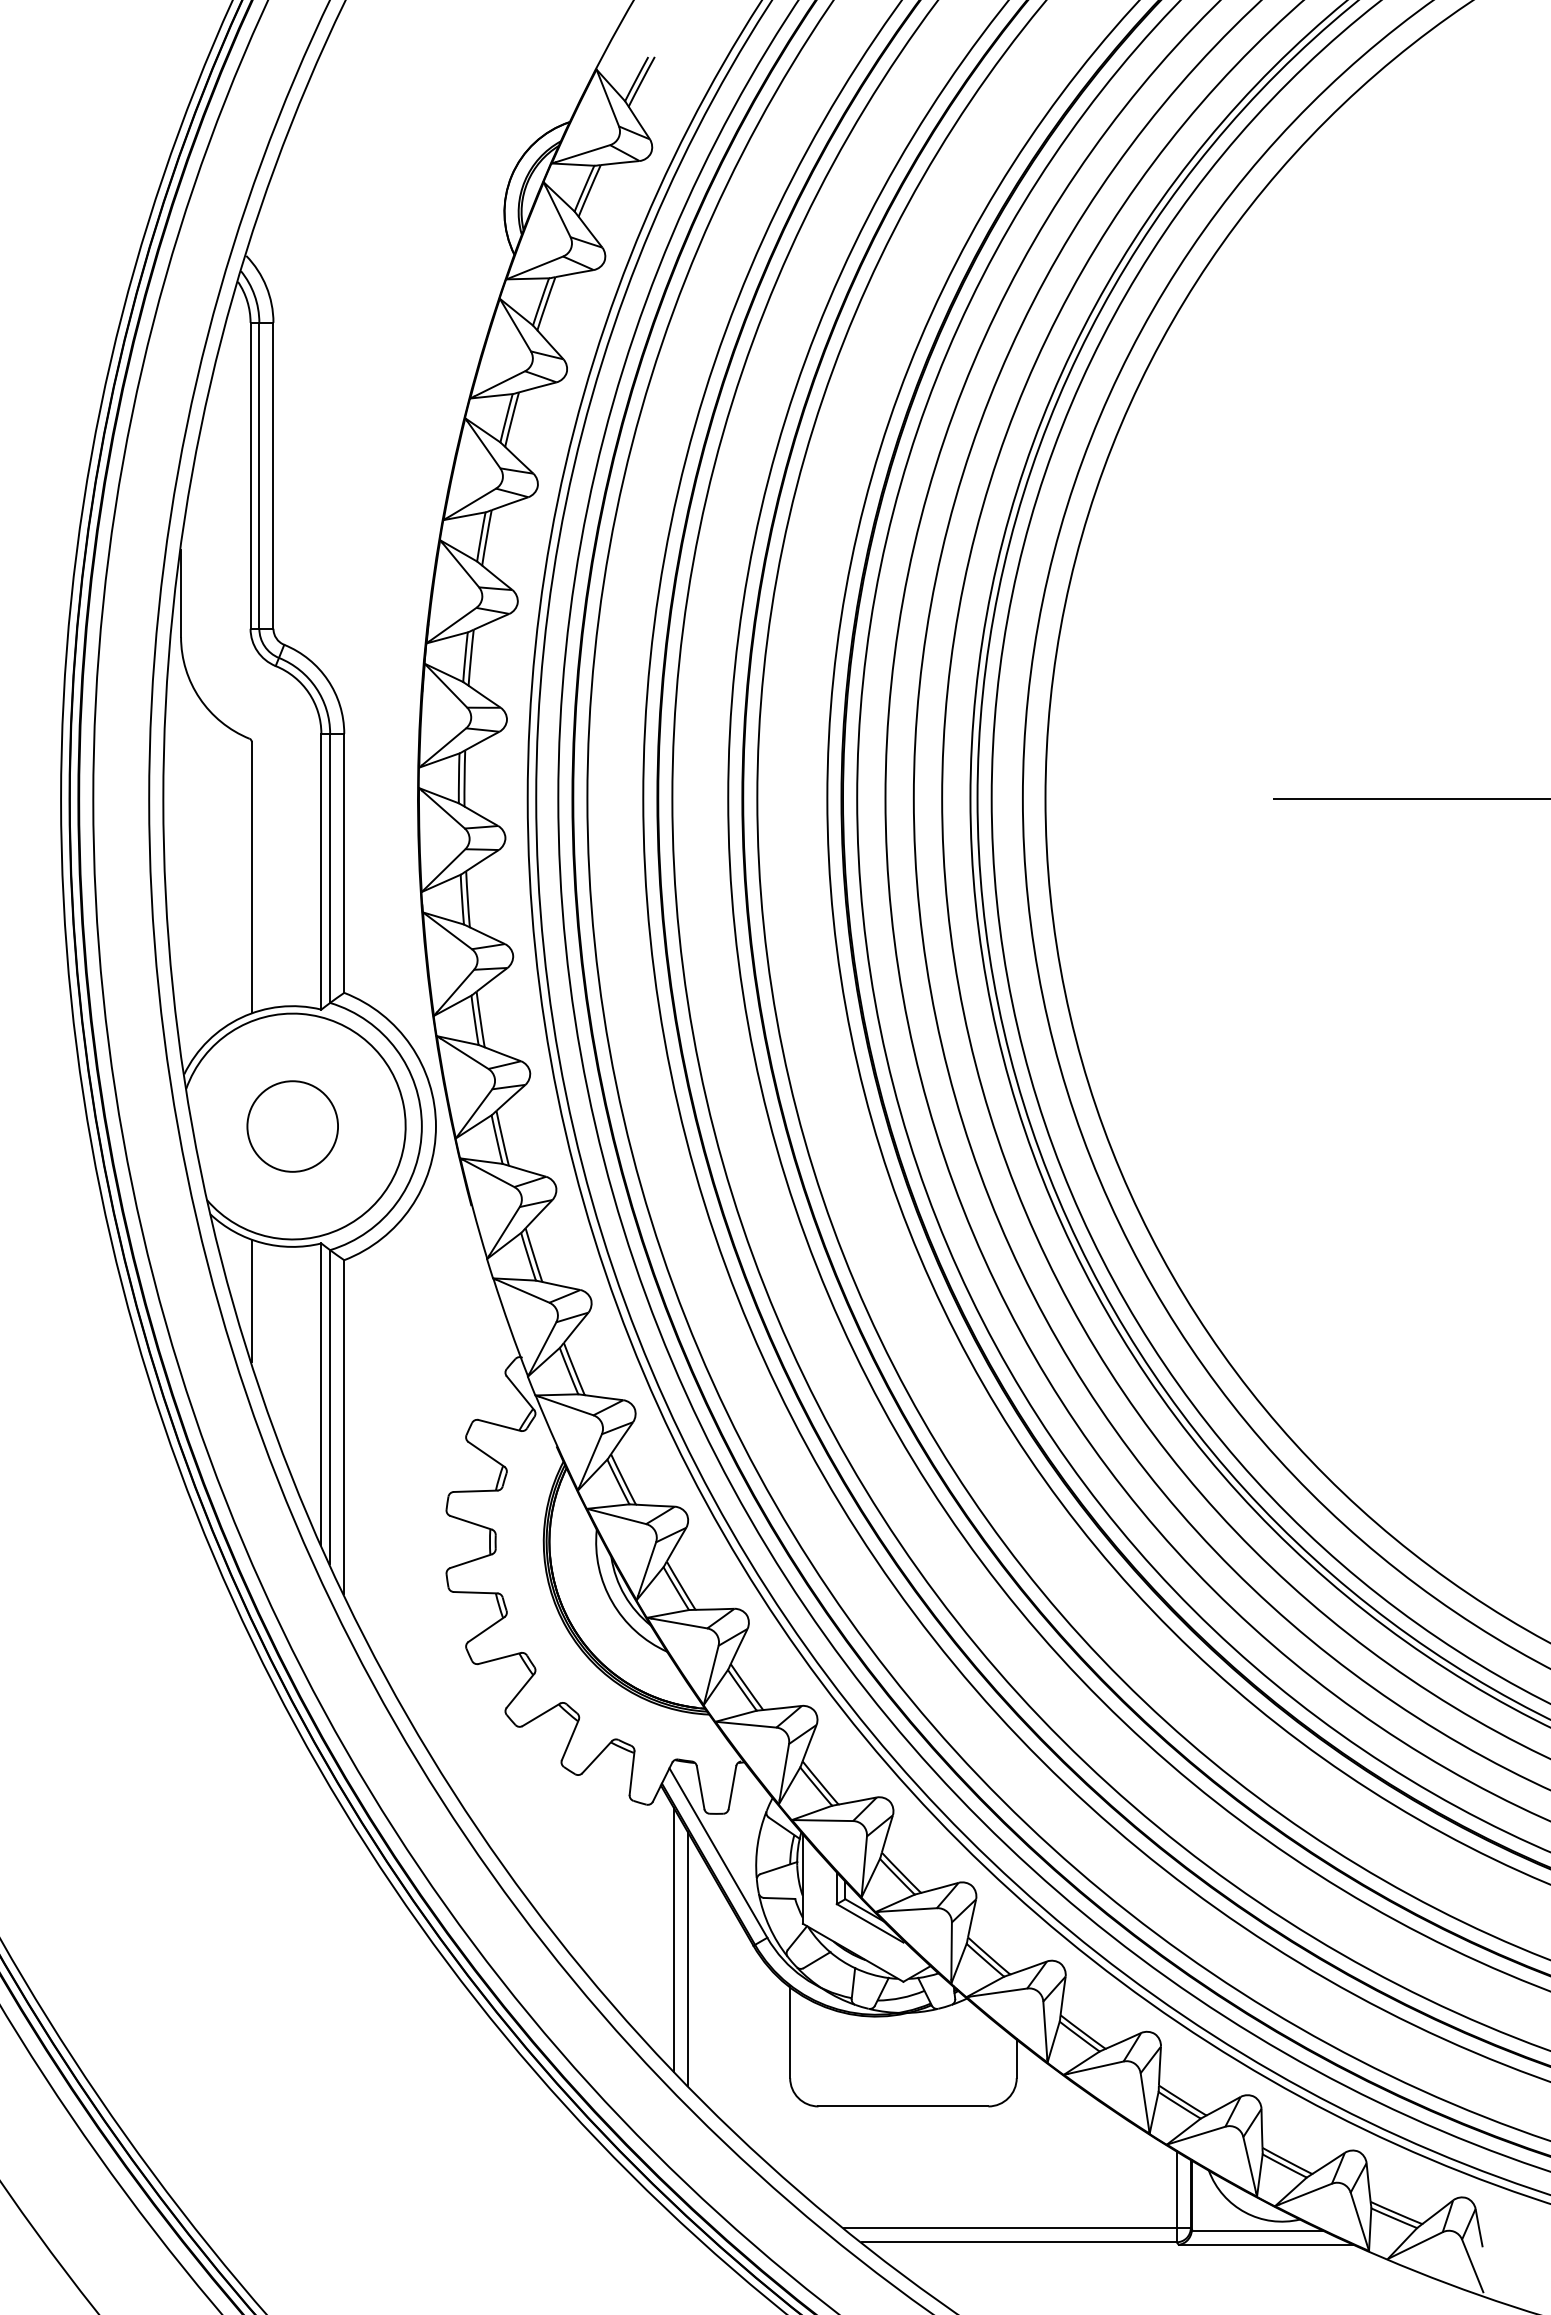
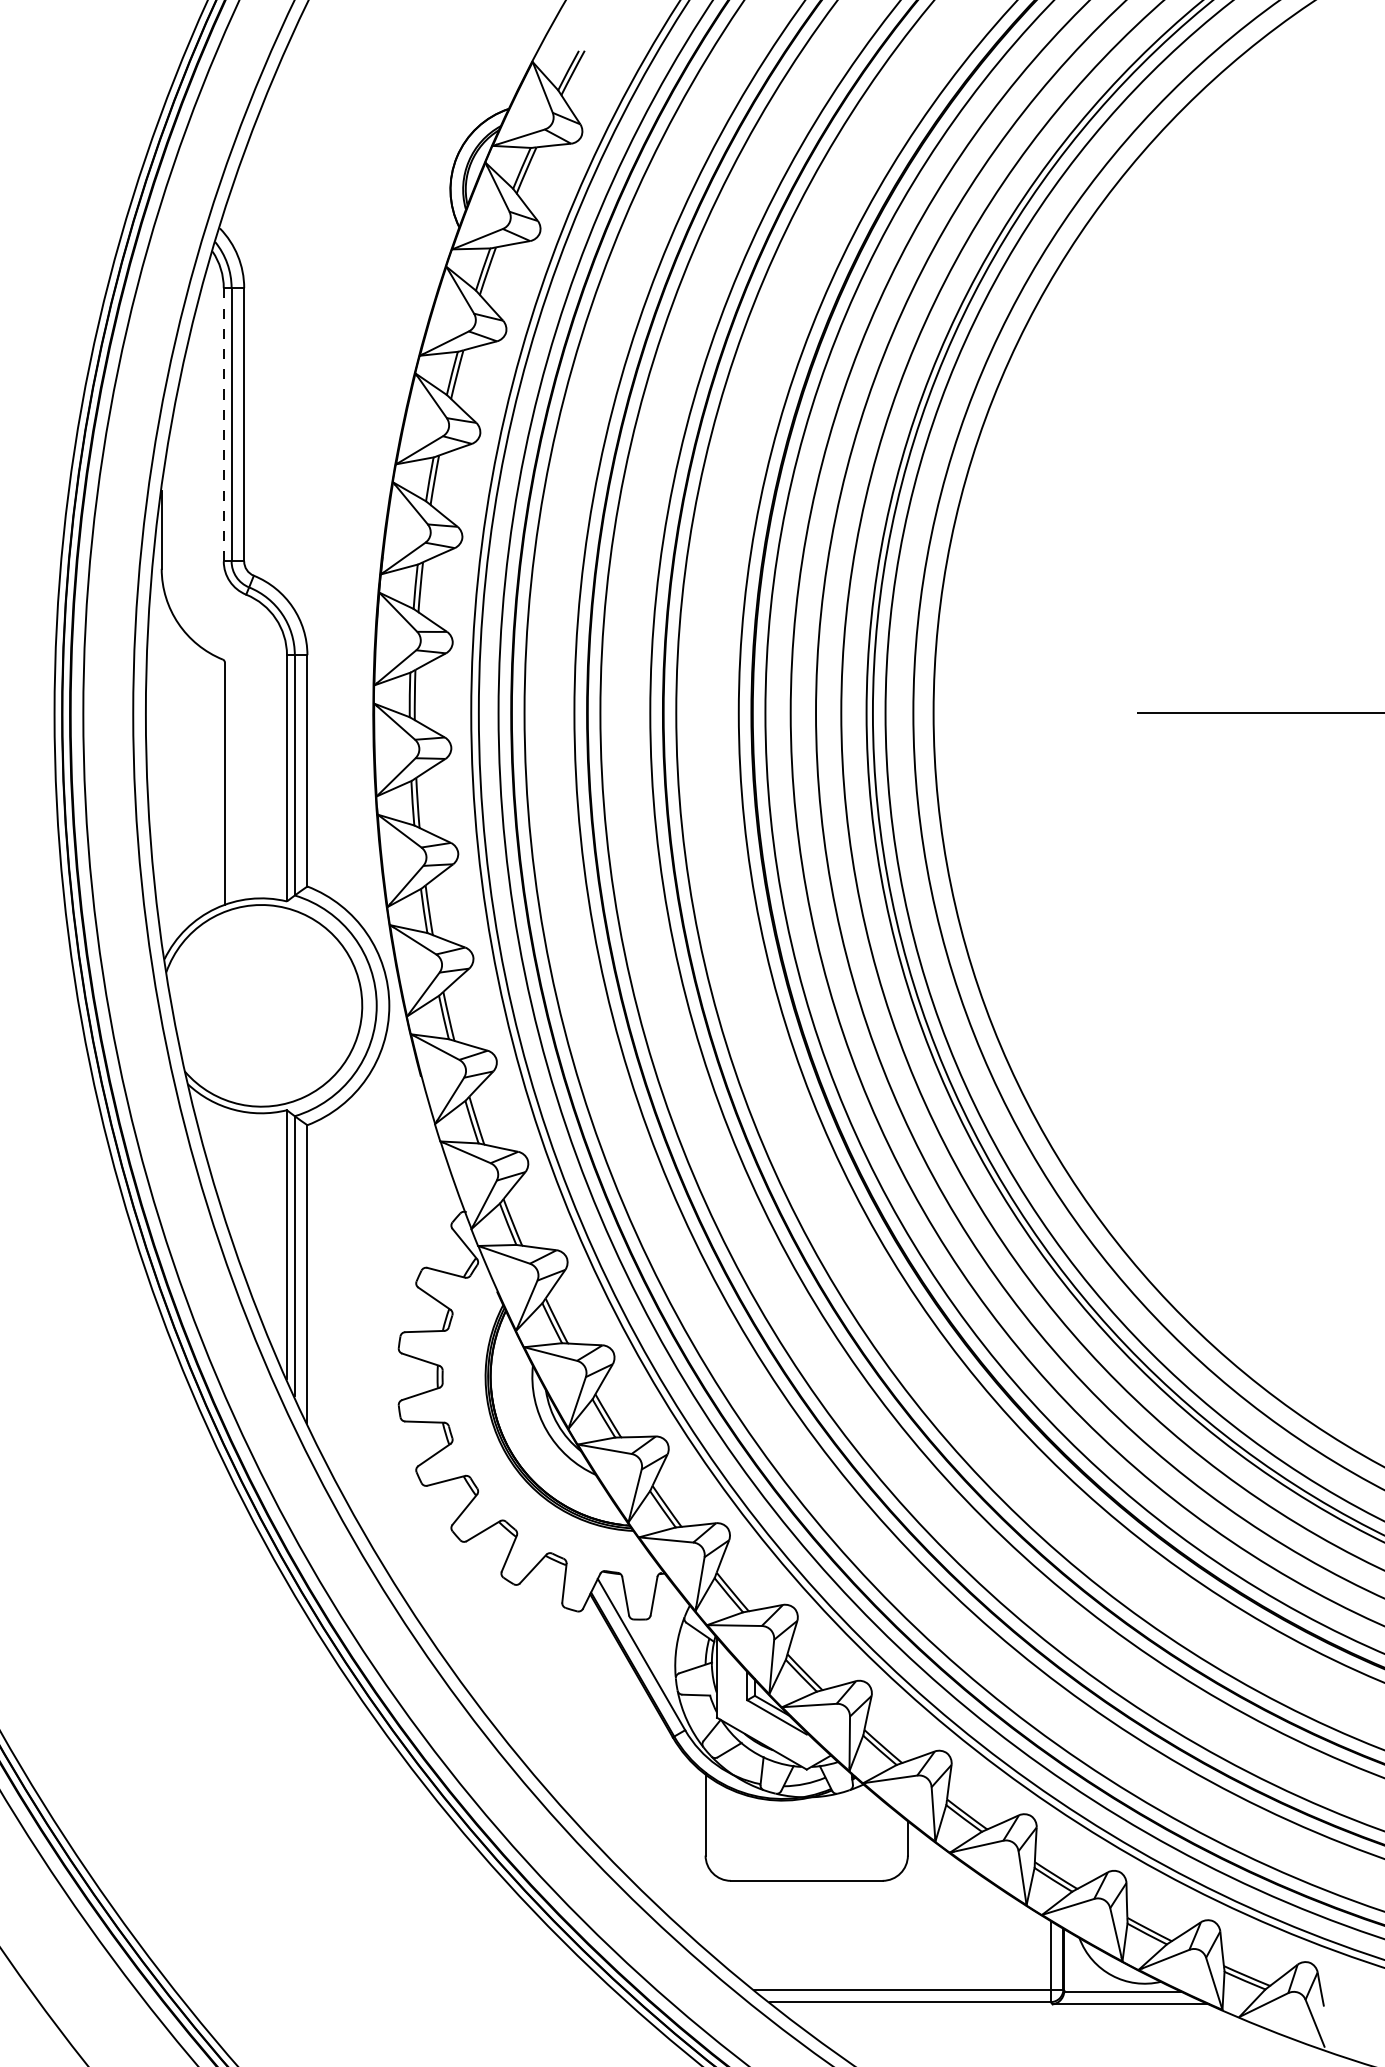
line: (250, 475) -> (223, 424), solid -> dashed
circle: (292, 1126) -> (261, 1005), removed
line: (251, 1299) -> (224, 1160), removed
line: (673, 1939) -> (601, 1731), removed
line: (688, 1959) -> (614, 1749), removed

